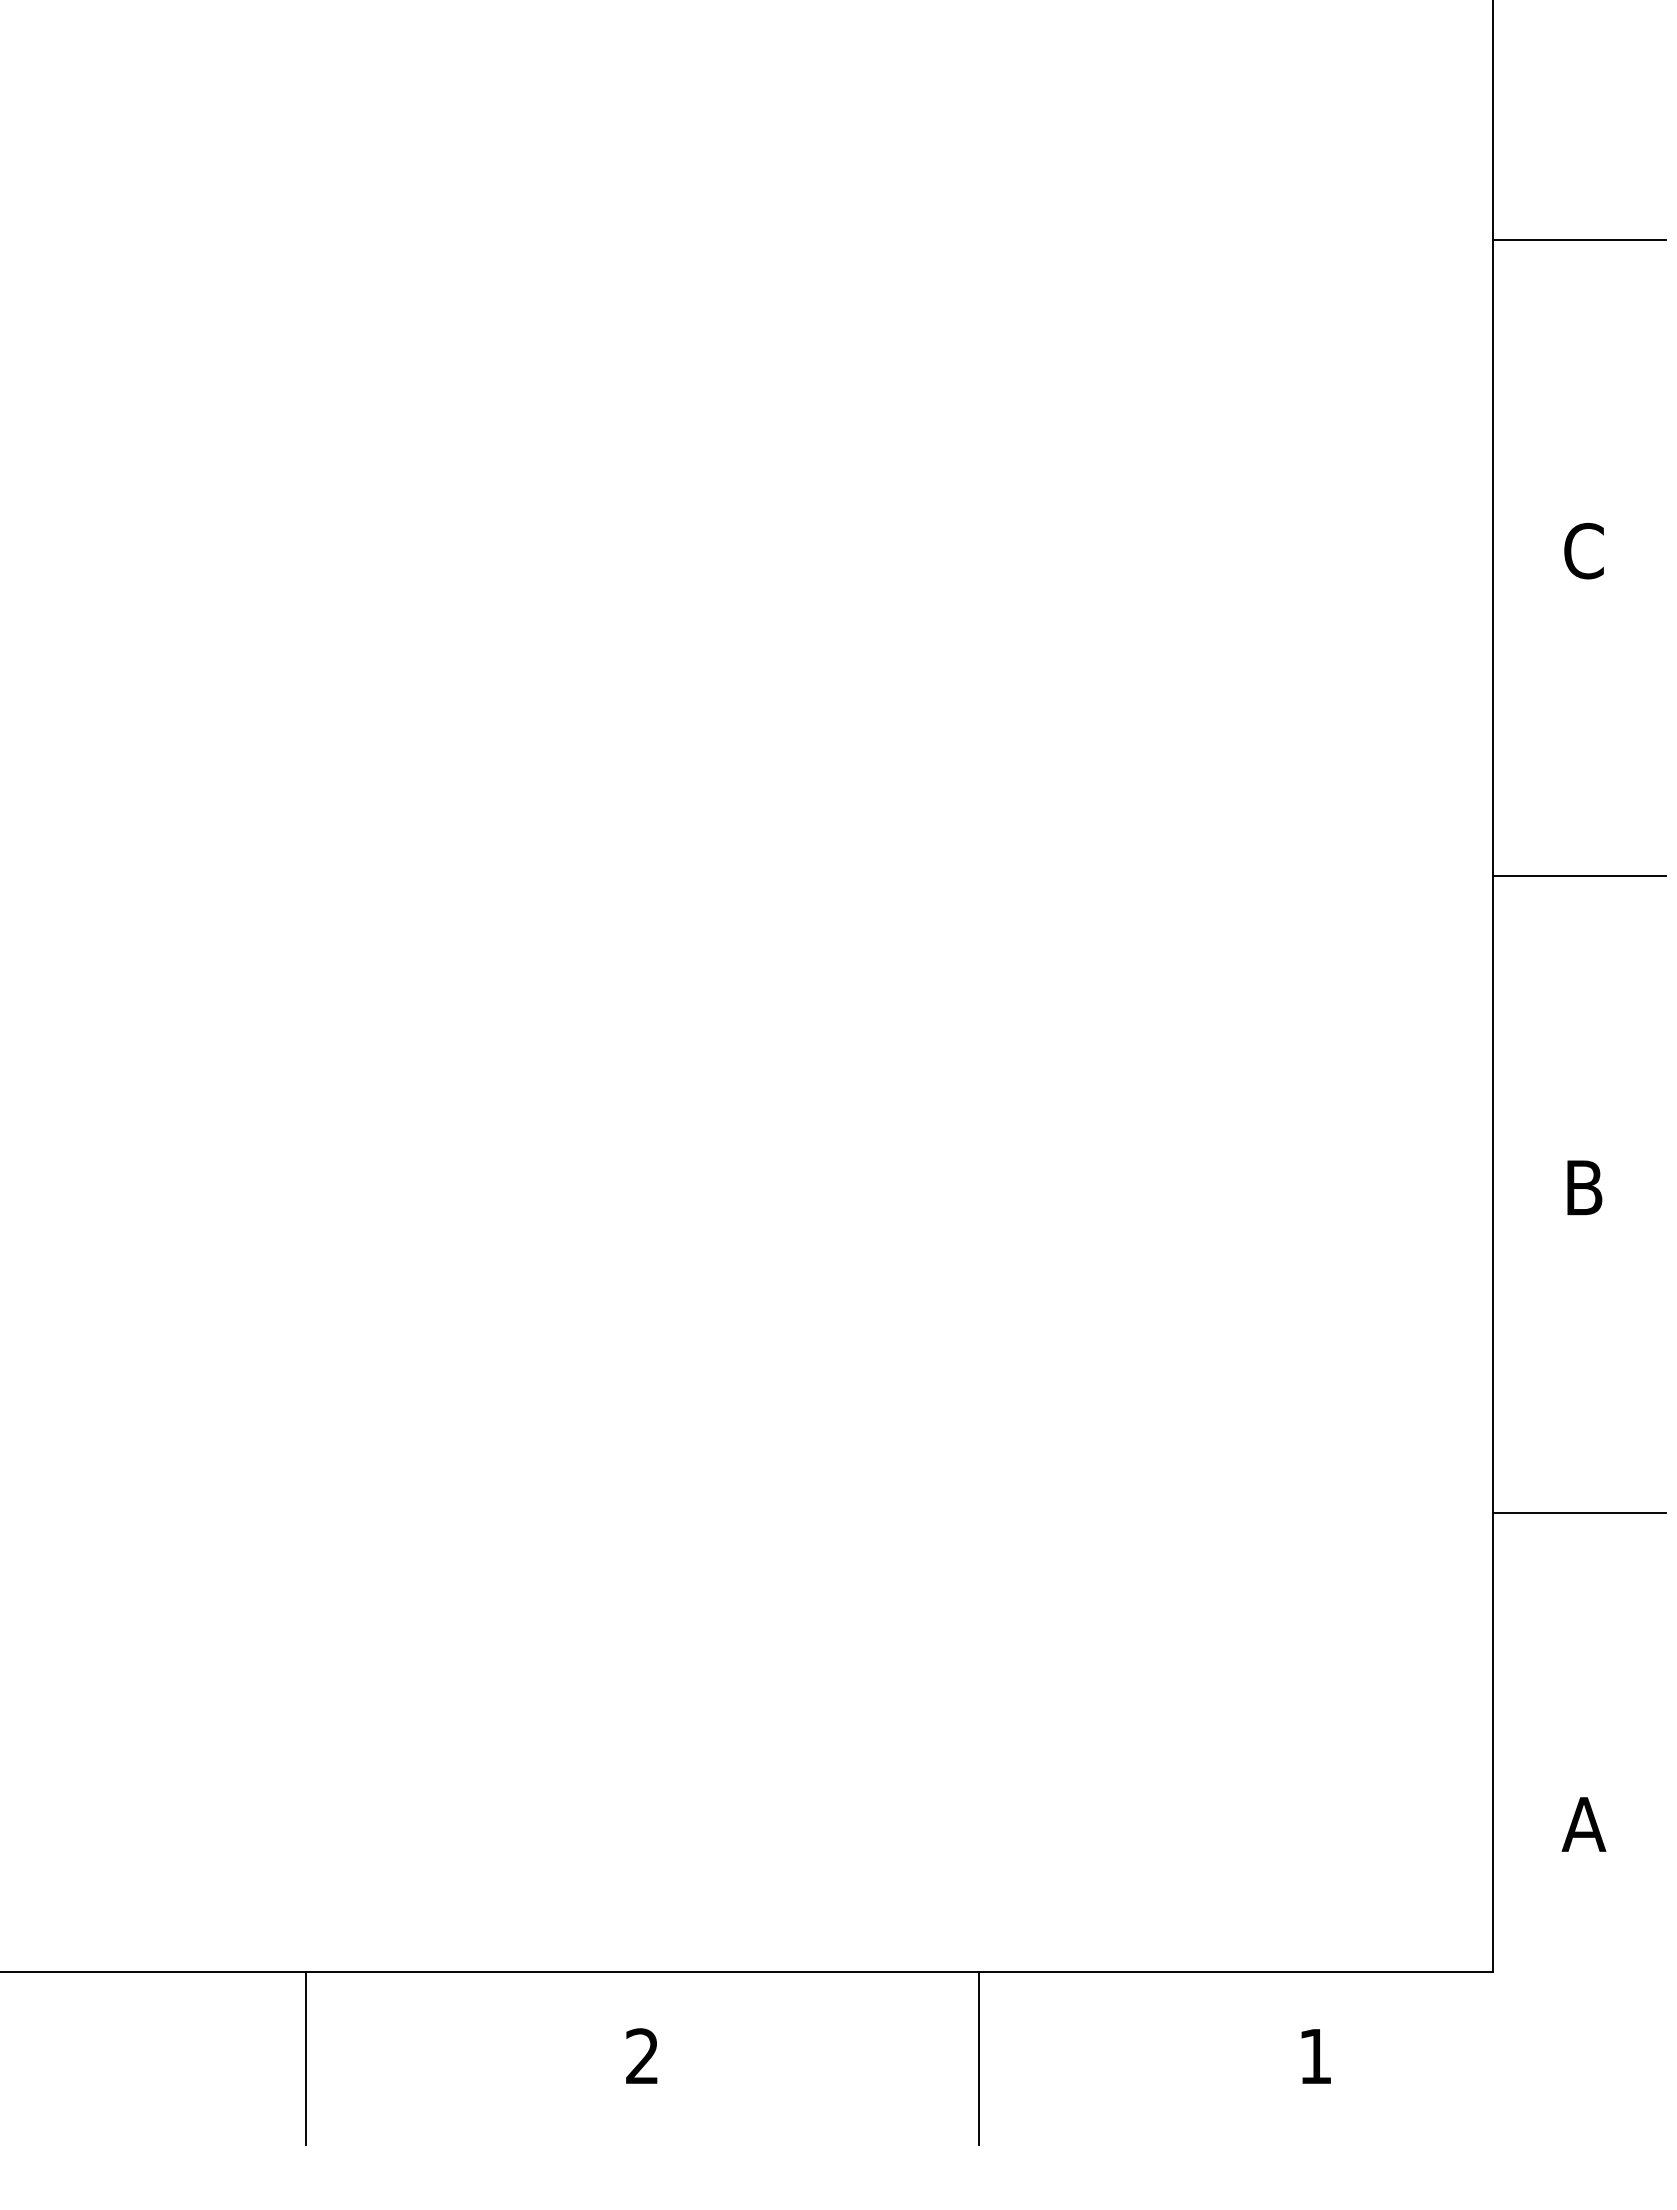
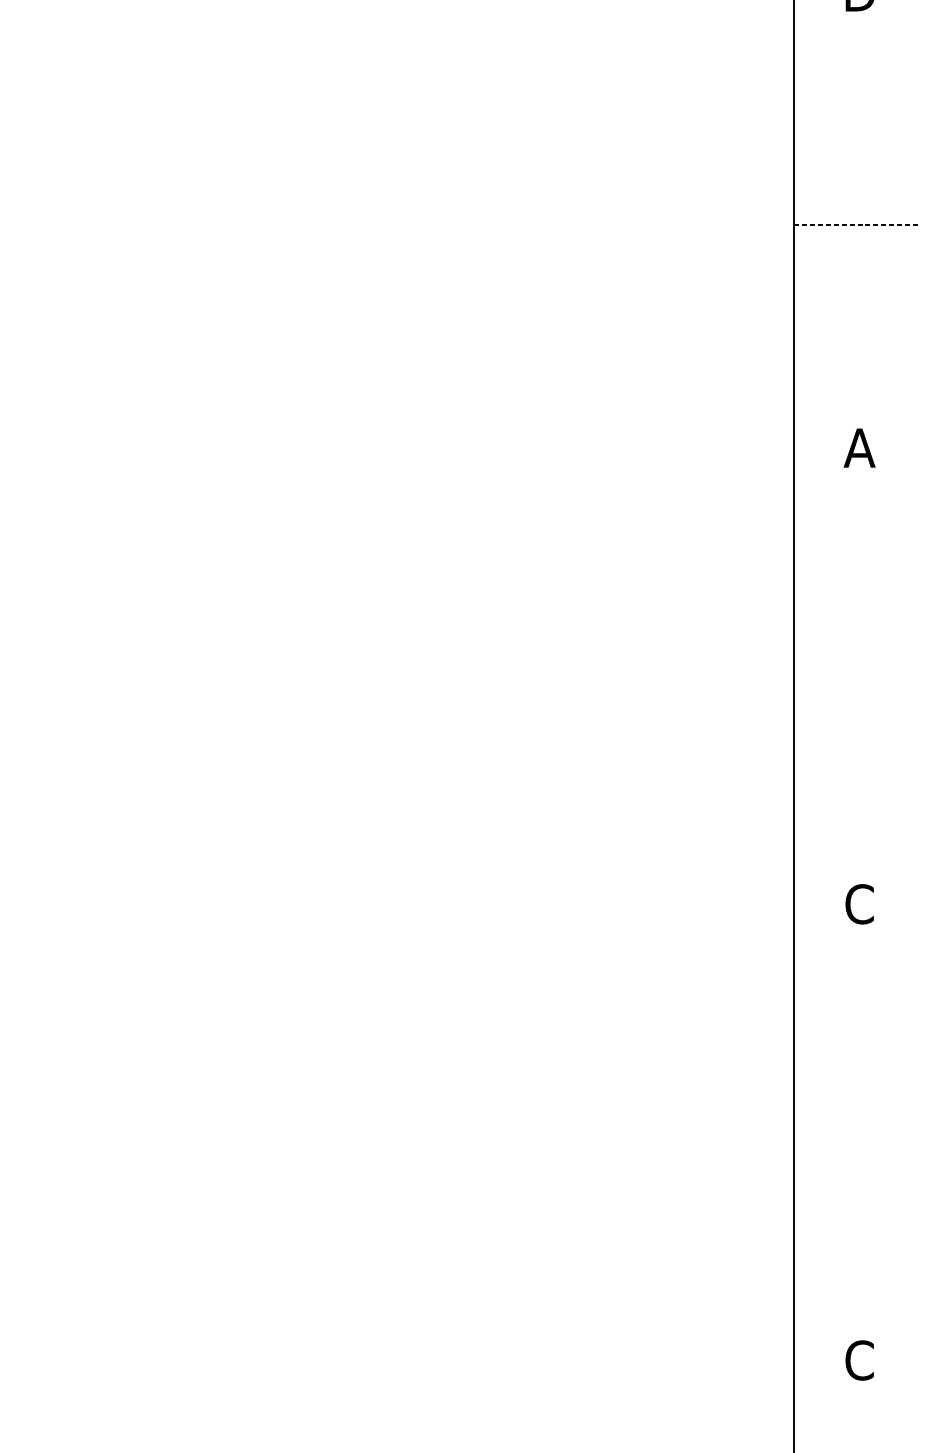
line: (1579, 239) -> (856, 224), solid -> dashed
text: (1583, 550) -> (859, 447), C -> A
line: (1579, 876) -> (856, 681), removed
text: (1583, 1187) -> (859, 904), B -> C
line: (1579, 1513) -> (856, 1137), removed
text: (1583, 1824) -> (859, 1360), A -> C

